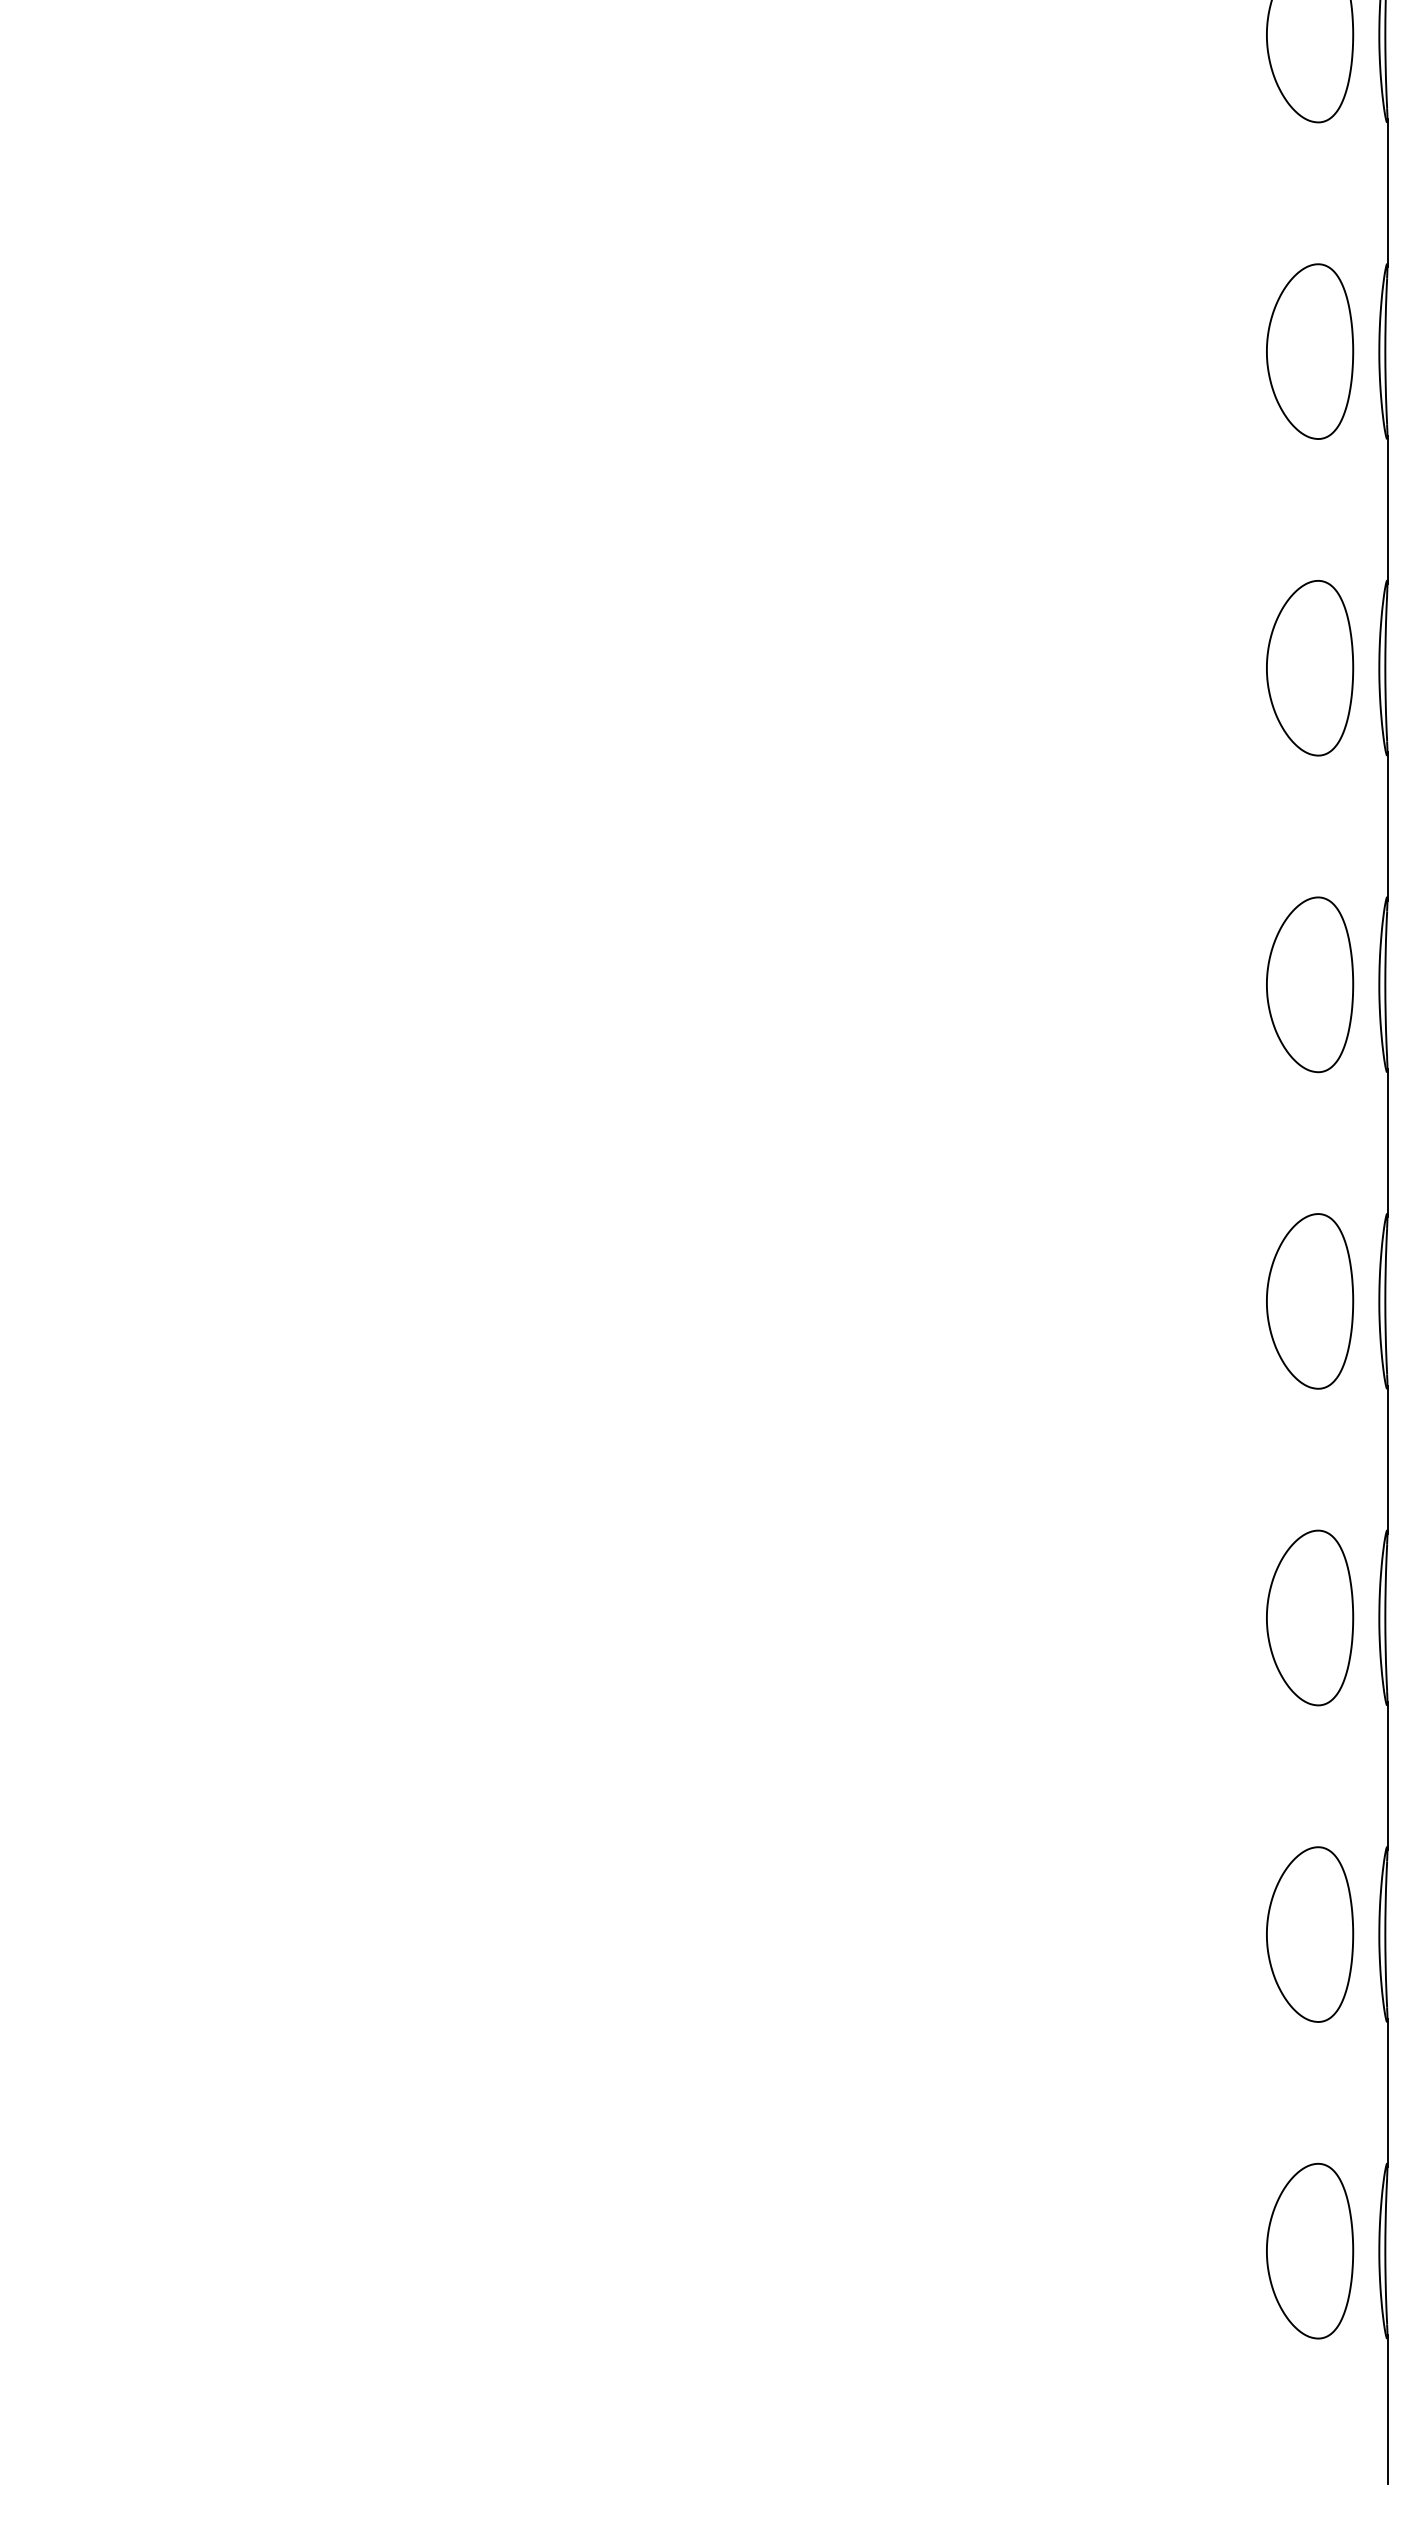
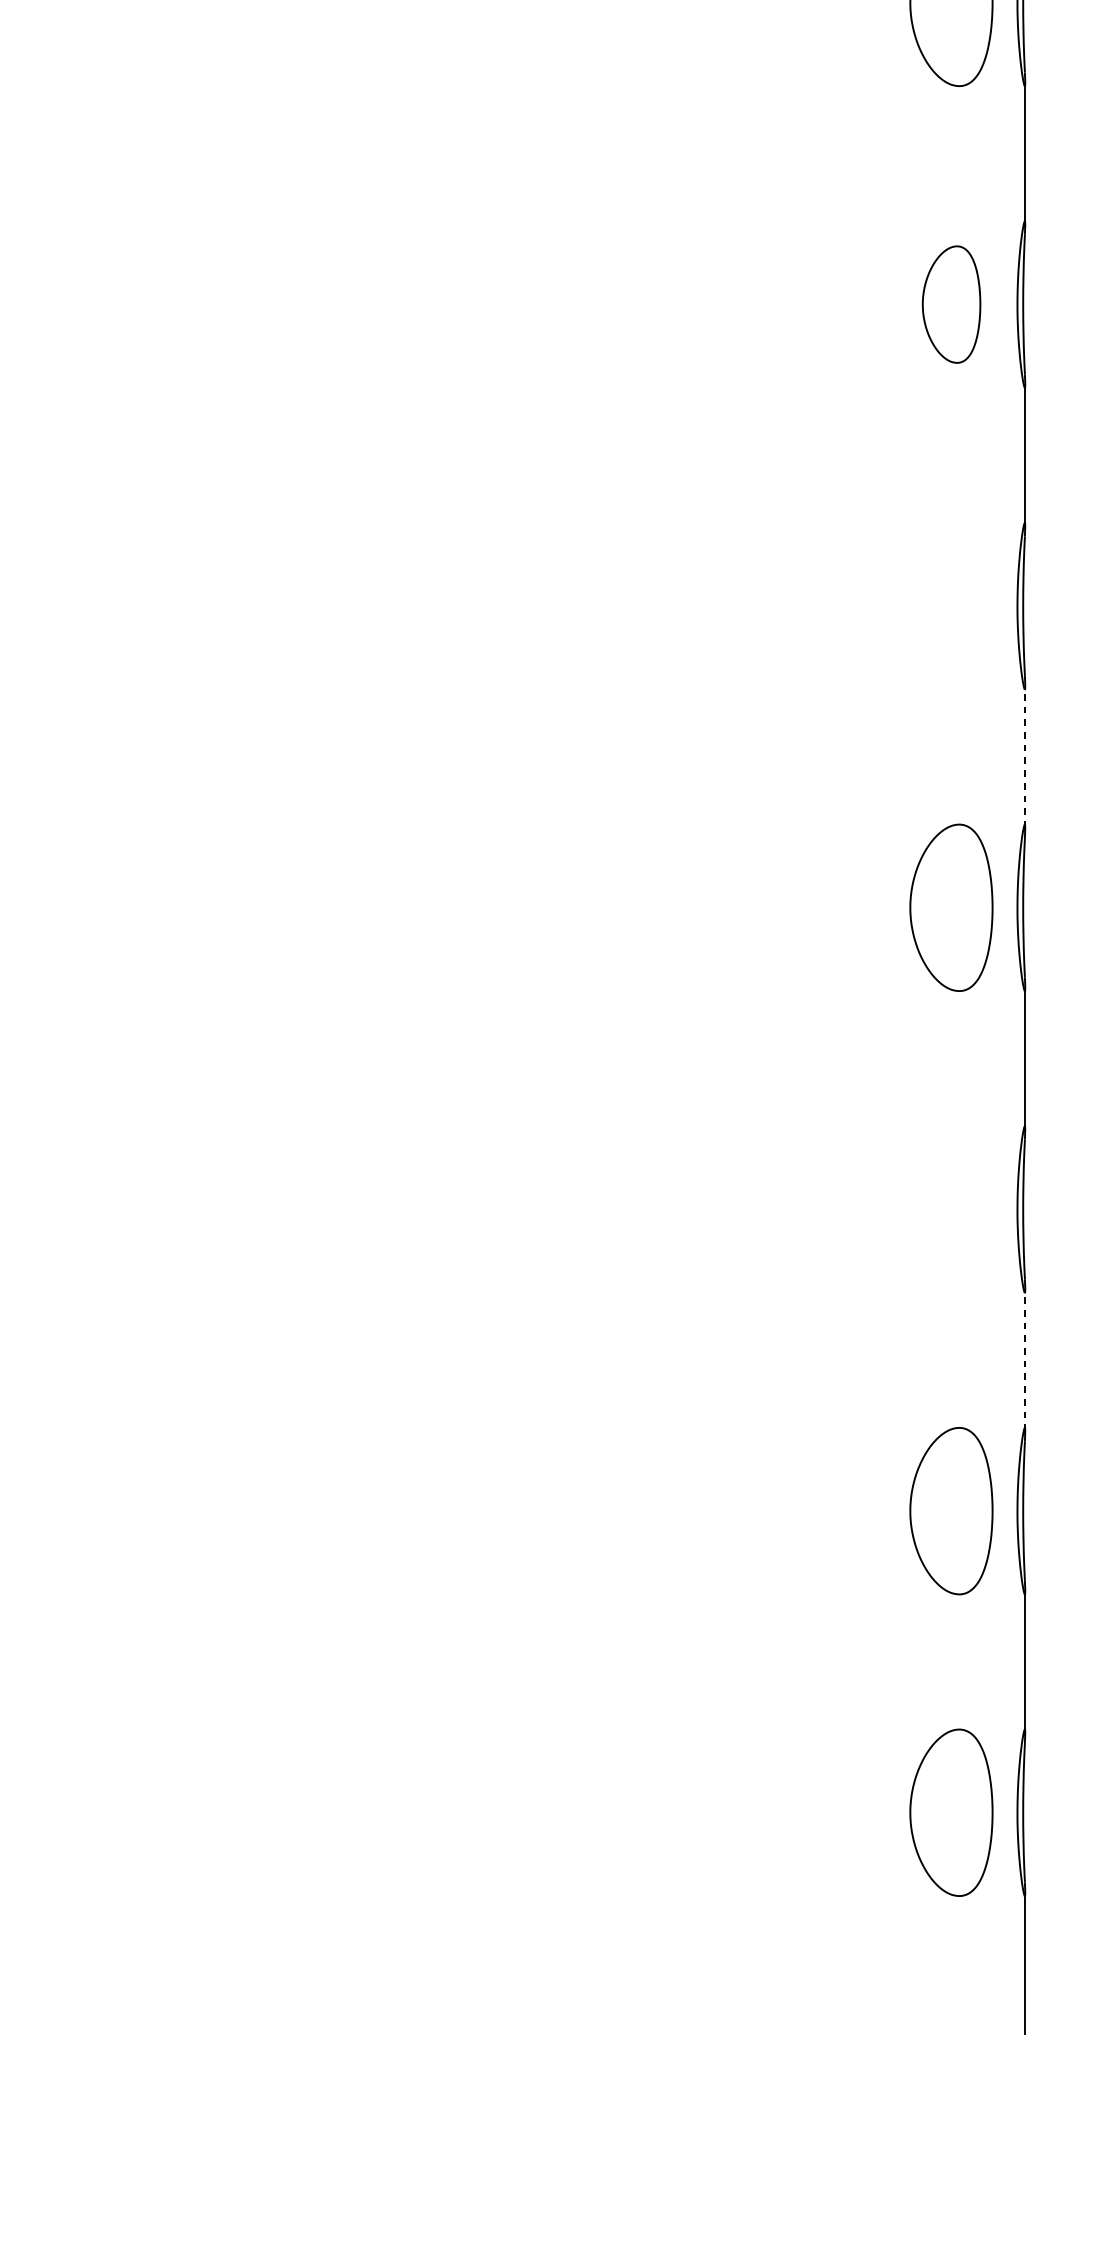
part: (1310, 668) -> (951, 304), size x0.7
part: (1310, 984) -> (951, 605), removed
line: (1387, 1142) -> (1025, 756), solid -> dashed
part: (1310, 1617) -> (951, 1209), removed
line: (1387, 1775) -> (1025, 1359), solid -> dashed

